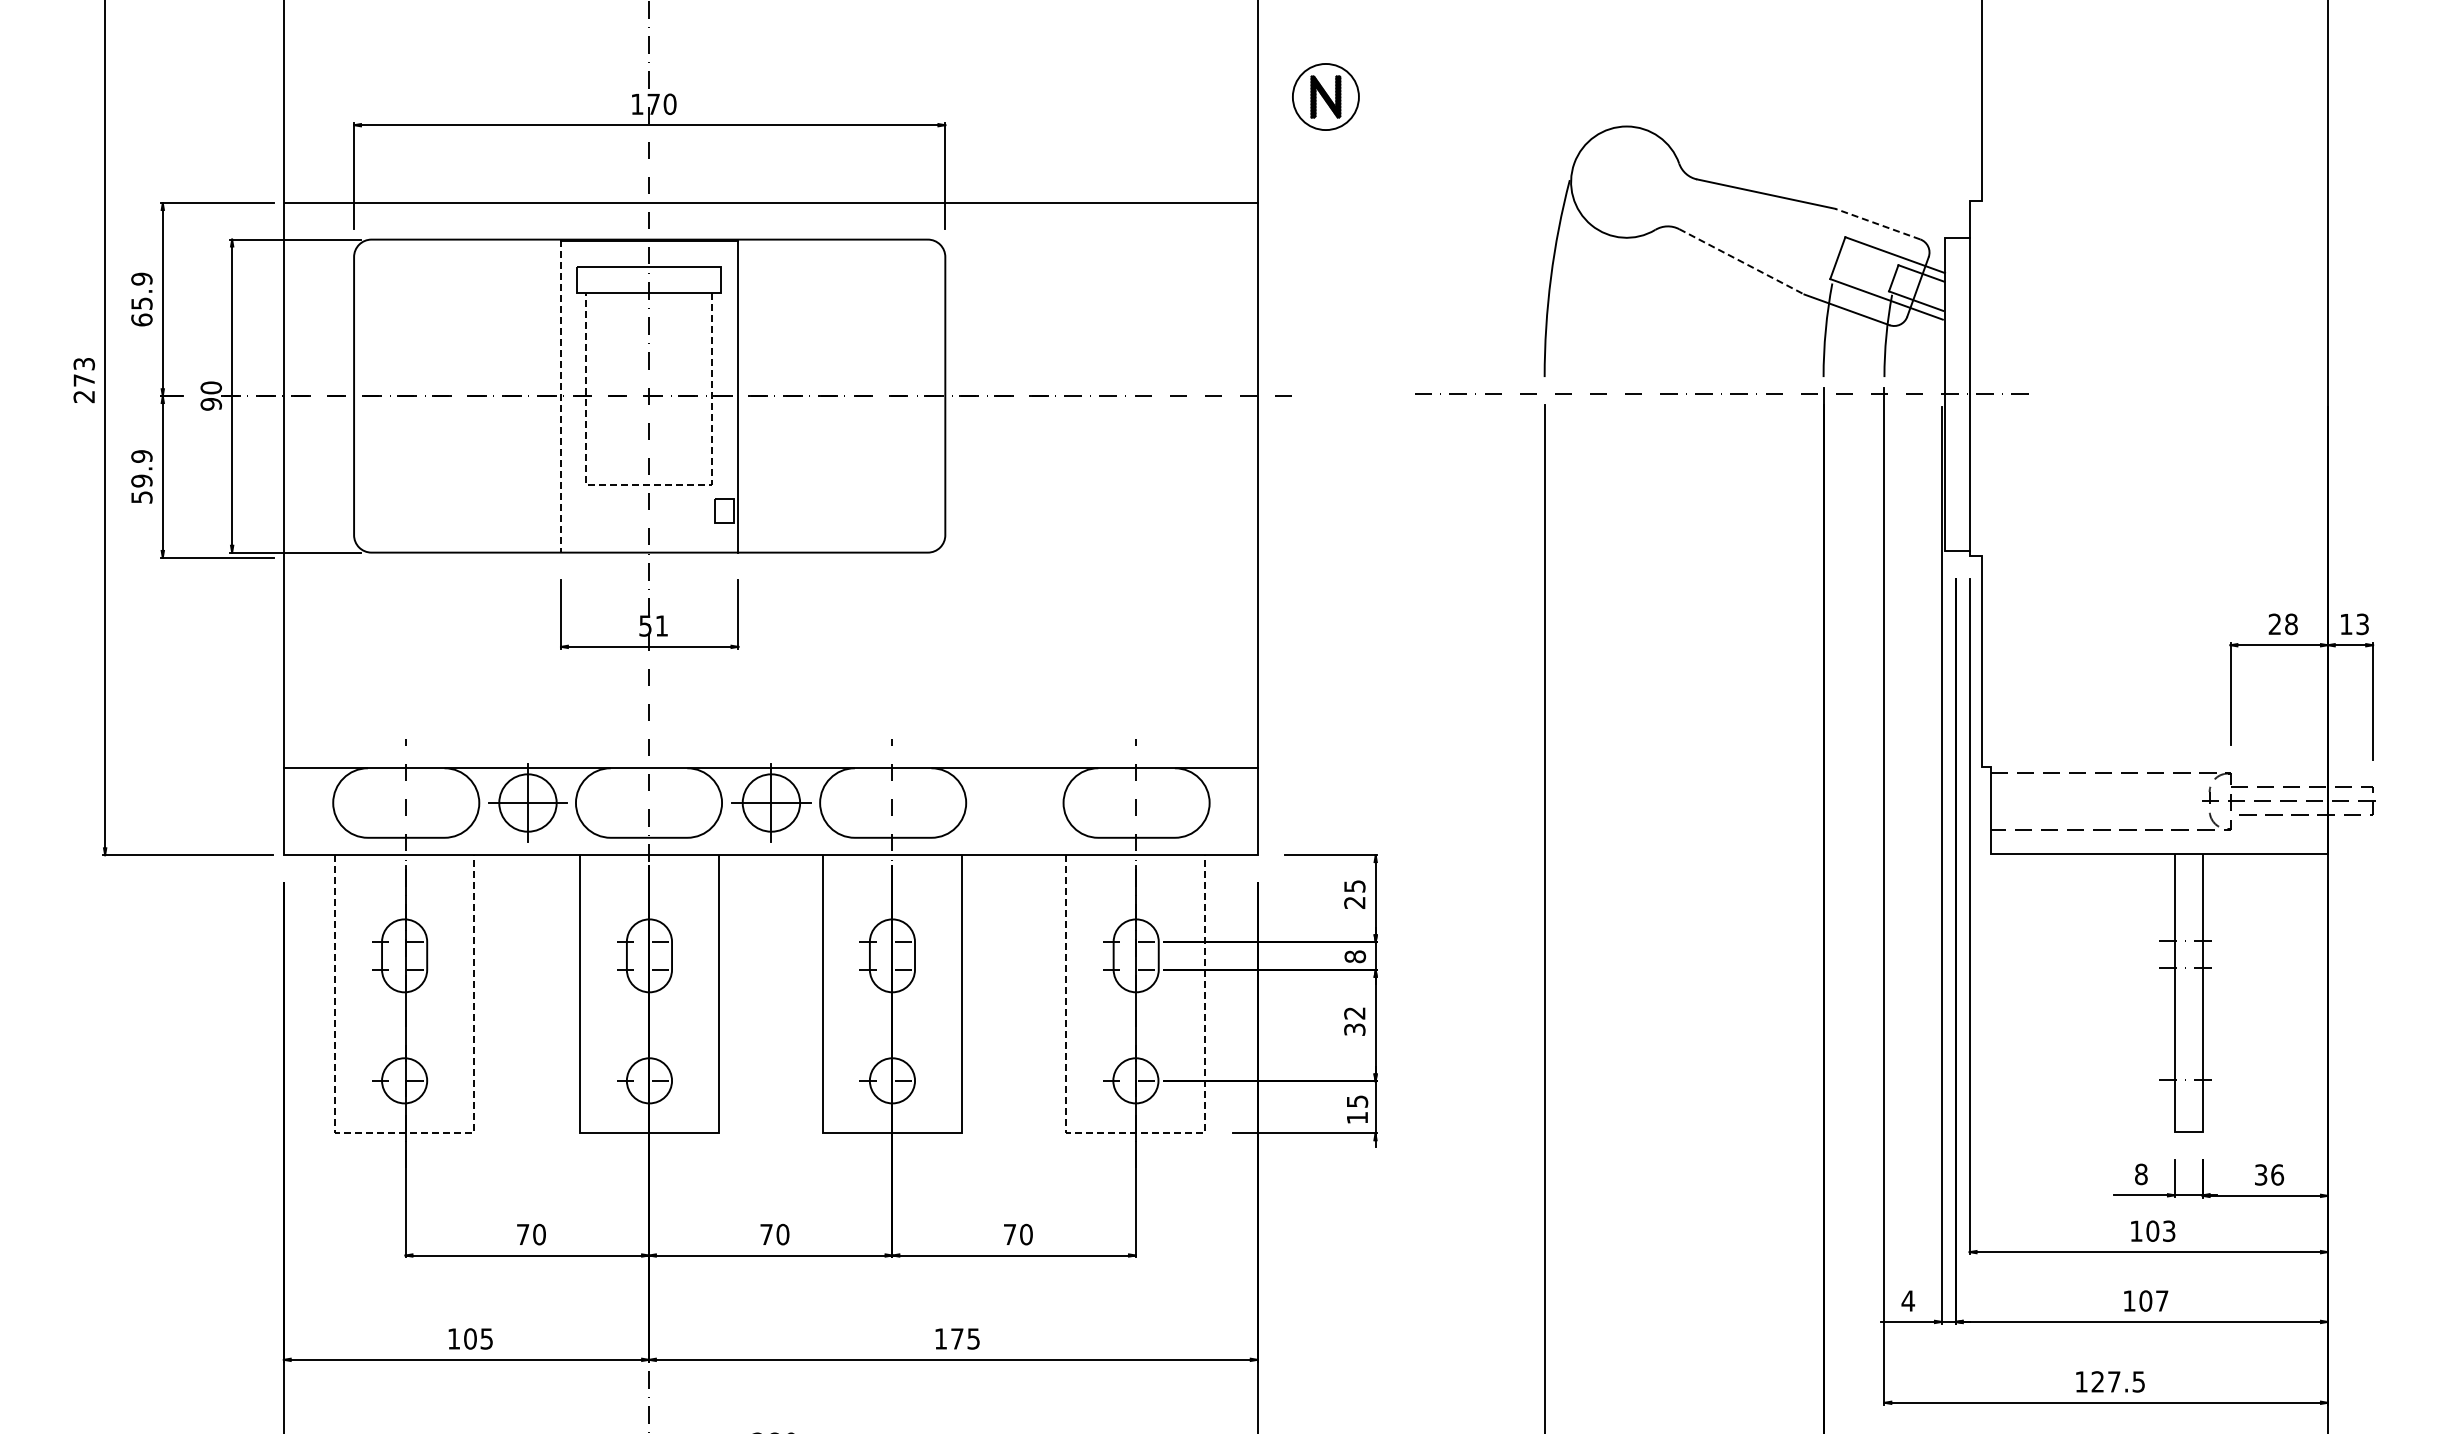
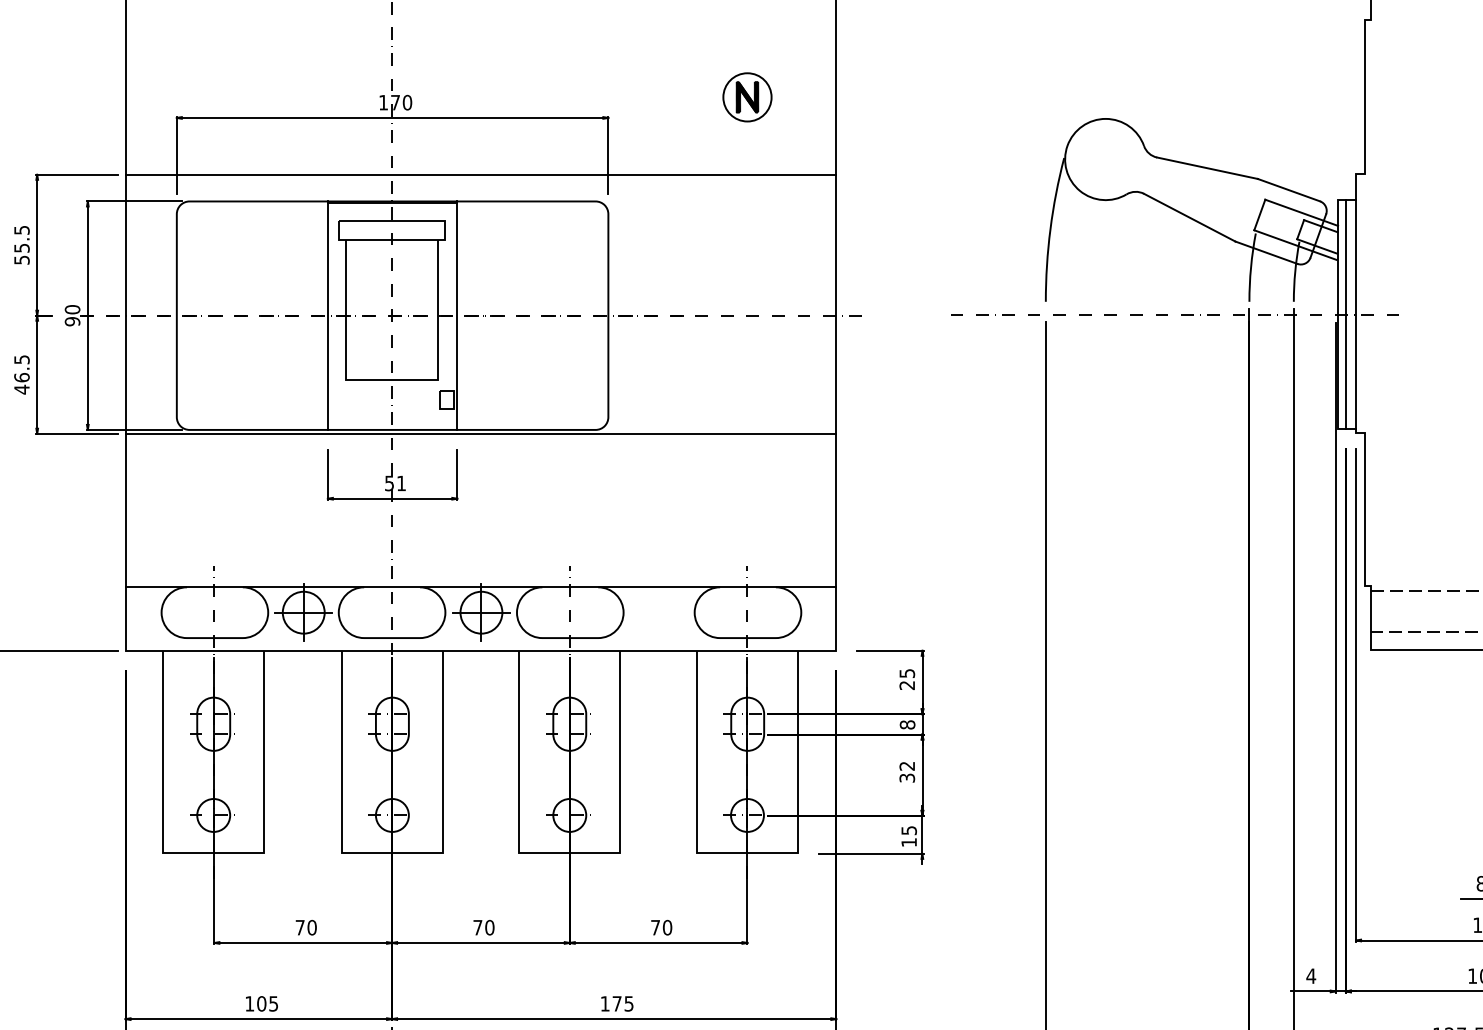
part: (1325, 96) -> (747, 97), moved
line: (1877, 223) -> (1288, 189), dashed -> solid
line: (1741, 261) -> (1189, 217), dashed -> solid
text: (141, 299) -> (21, 245), 65.9 -> 55.5
line: (1955, 393) -> (1345, 313), added
line: (561, 396) -> (328, 315), dashed -> solid
text: (141, 477) -> (21, 375), 59.9 -> 46.5
line: (649, 484) -> (392, 380), dashed -> solid
line: (770, 557) -> (480, 433), added
line: (405, 1132) -> (214, 853), dashed -> solid
line: (1136, 1132) -> (747, 853), dashed -> solid

